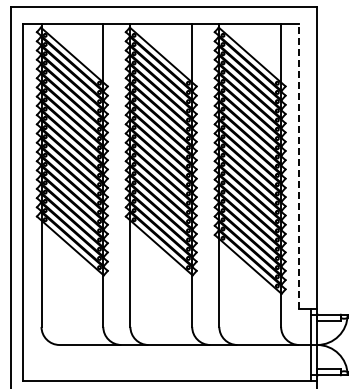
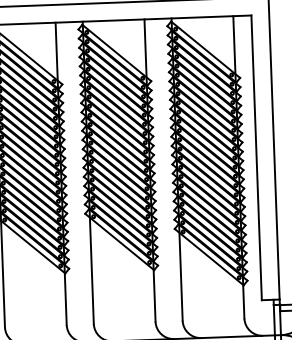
line: (299, 166) -> (256, 157), dashed -> solid

